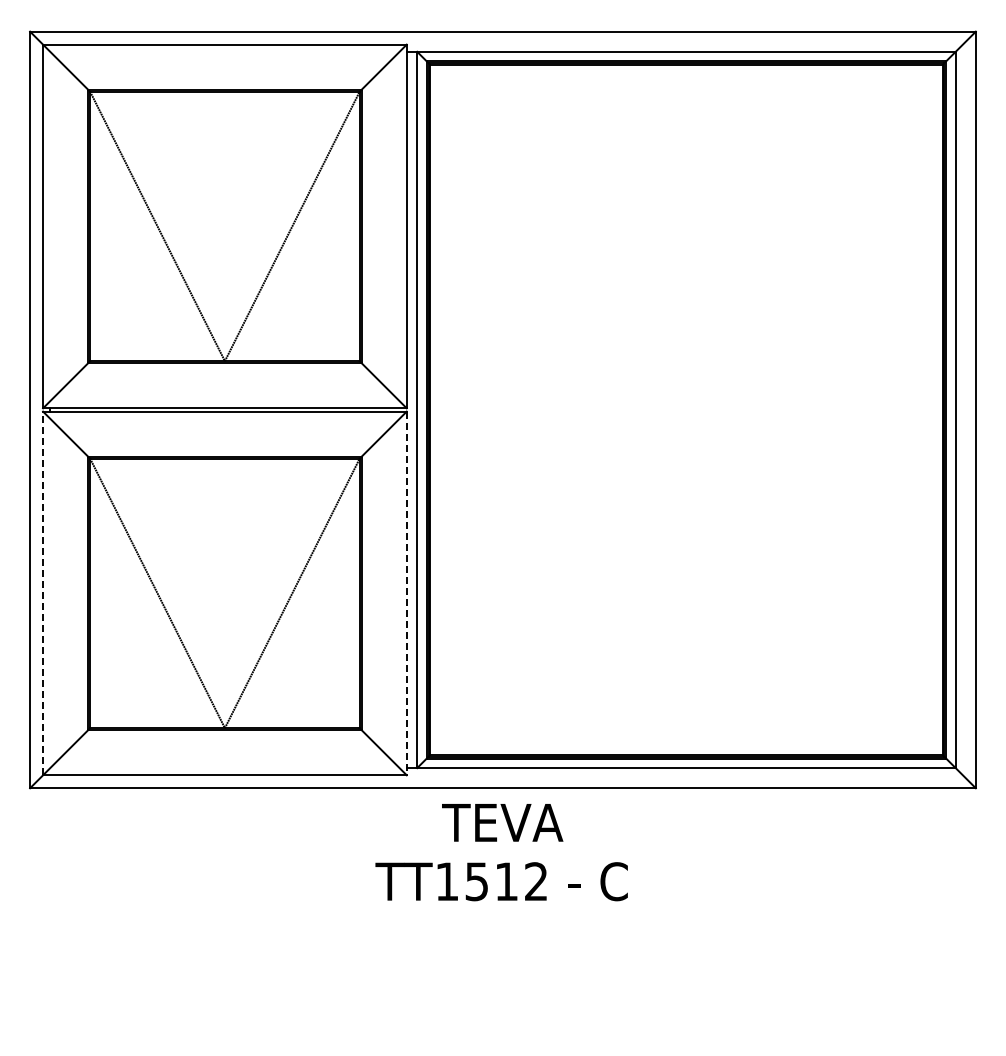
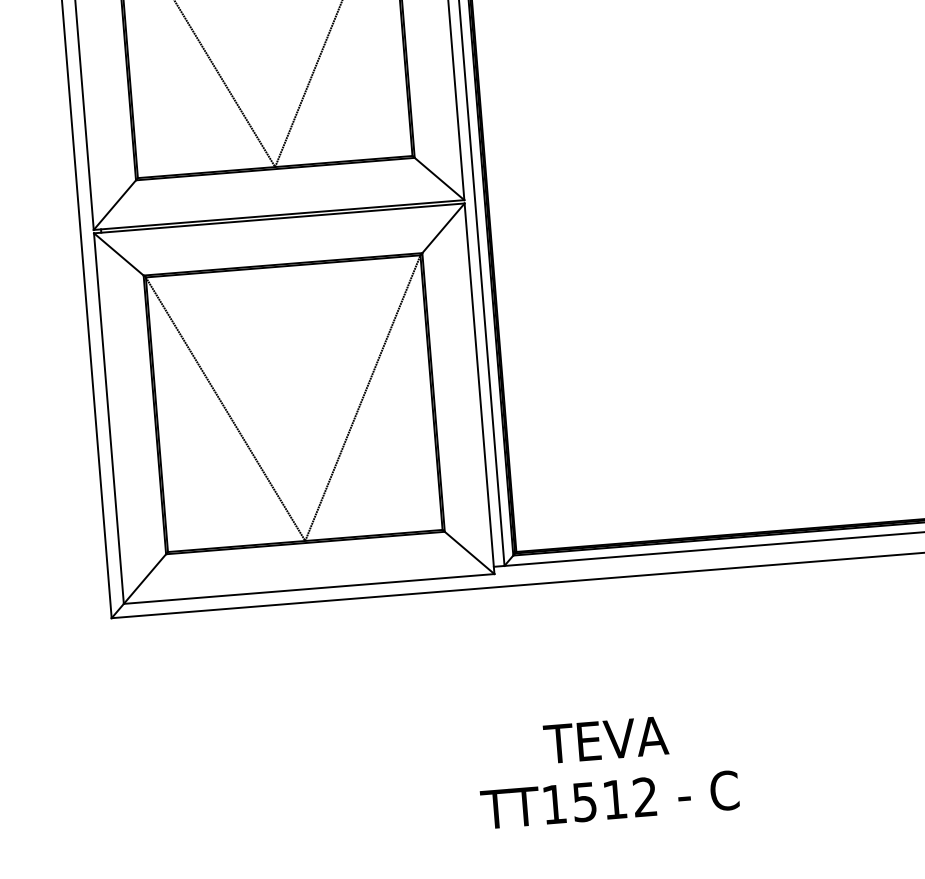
line: (43, 593) -> (109, 418), dashed -> solid
line: (406, 593) -> (479, 388), dashed -> solid
text: (501, 852) -> (607, 770), moved

